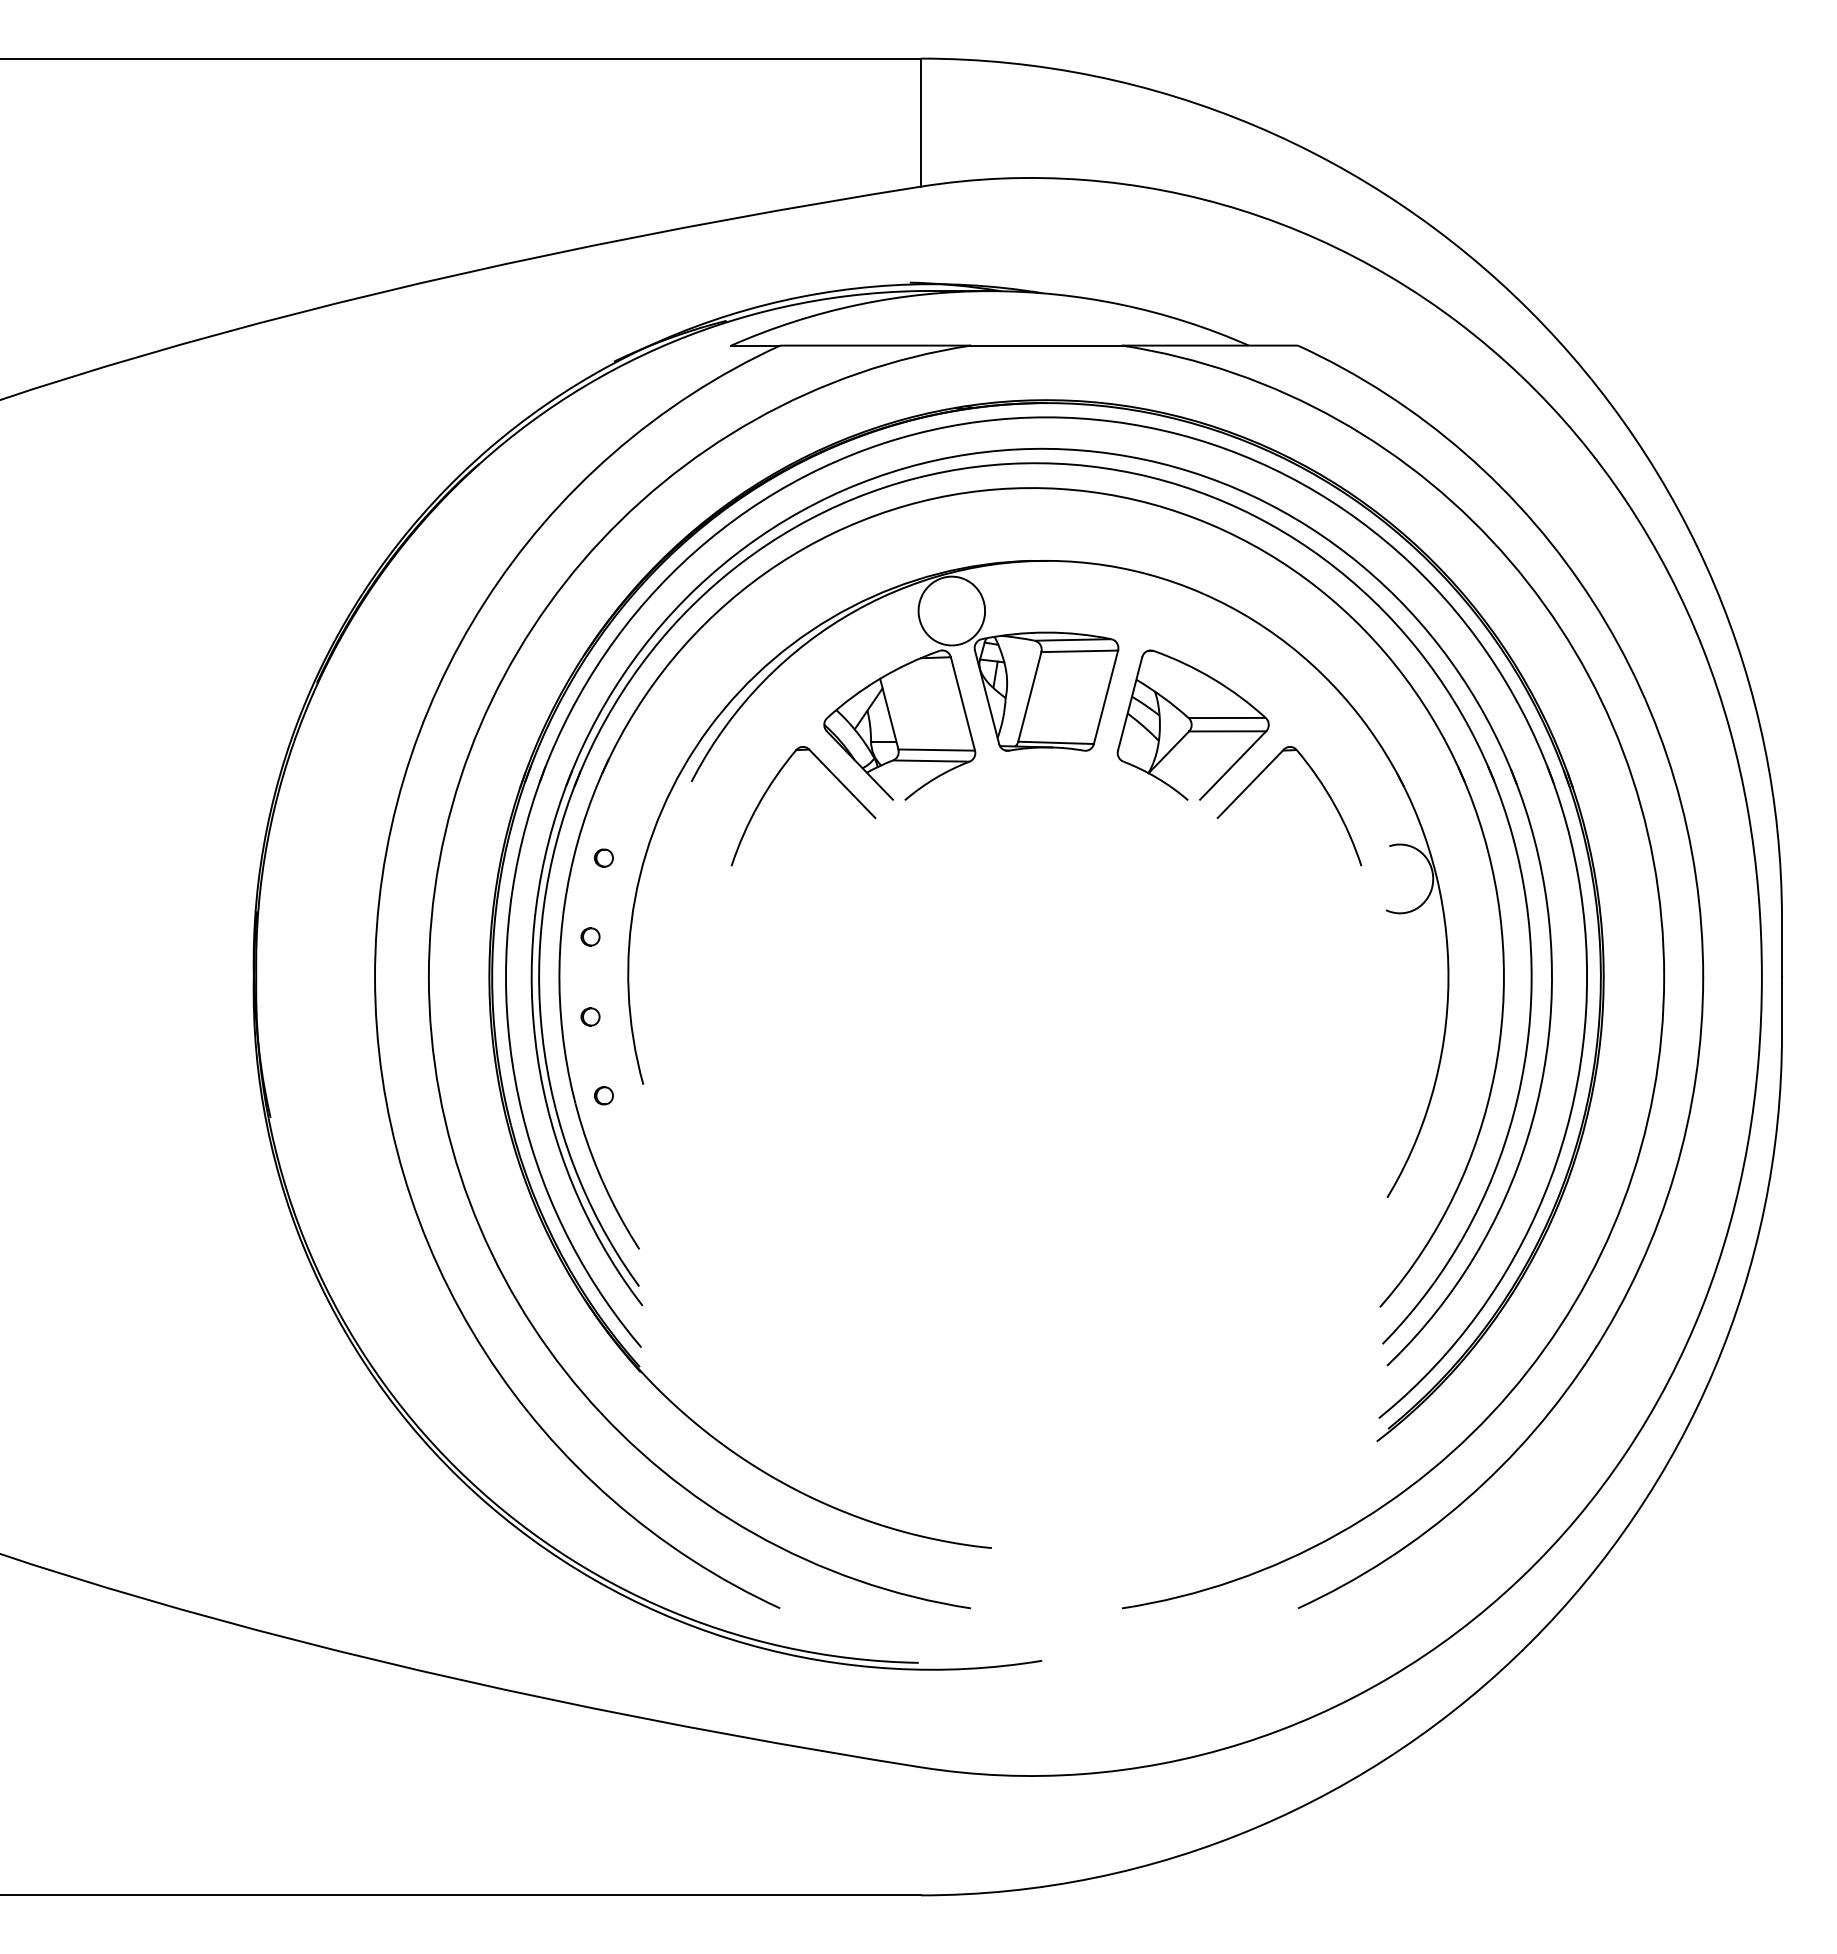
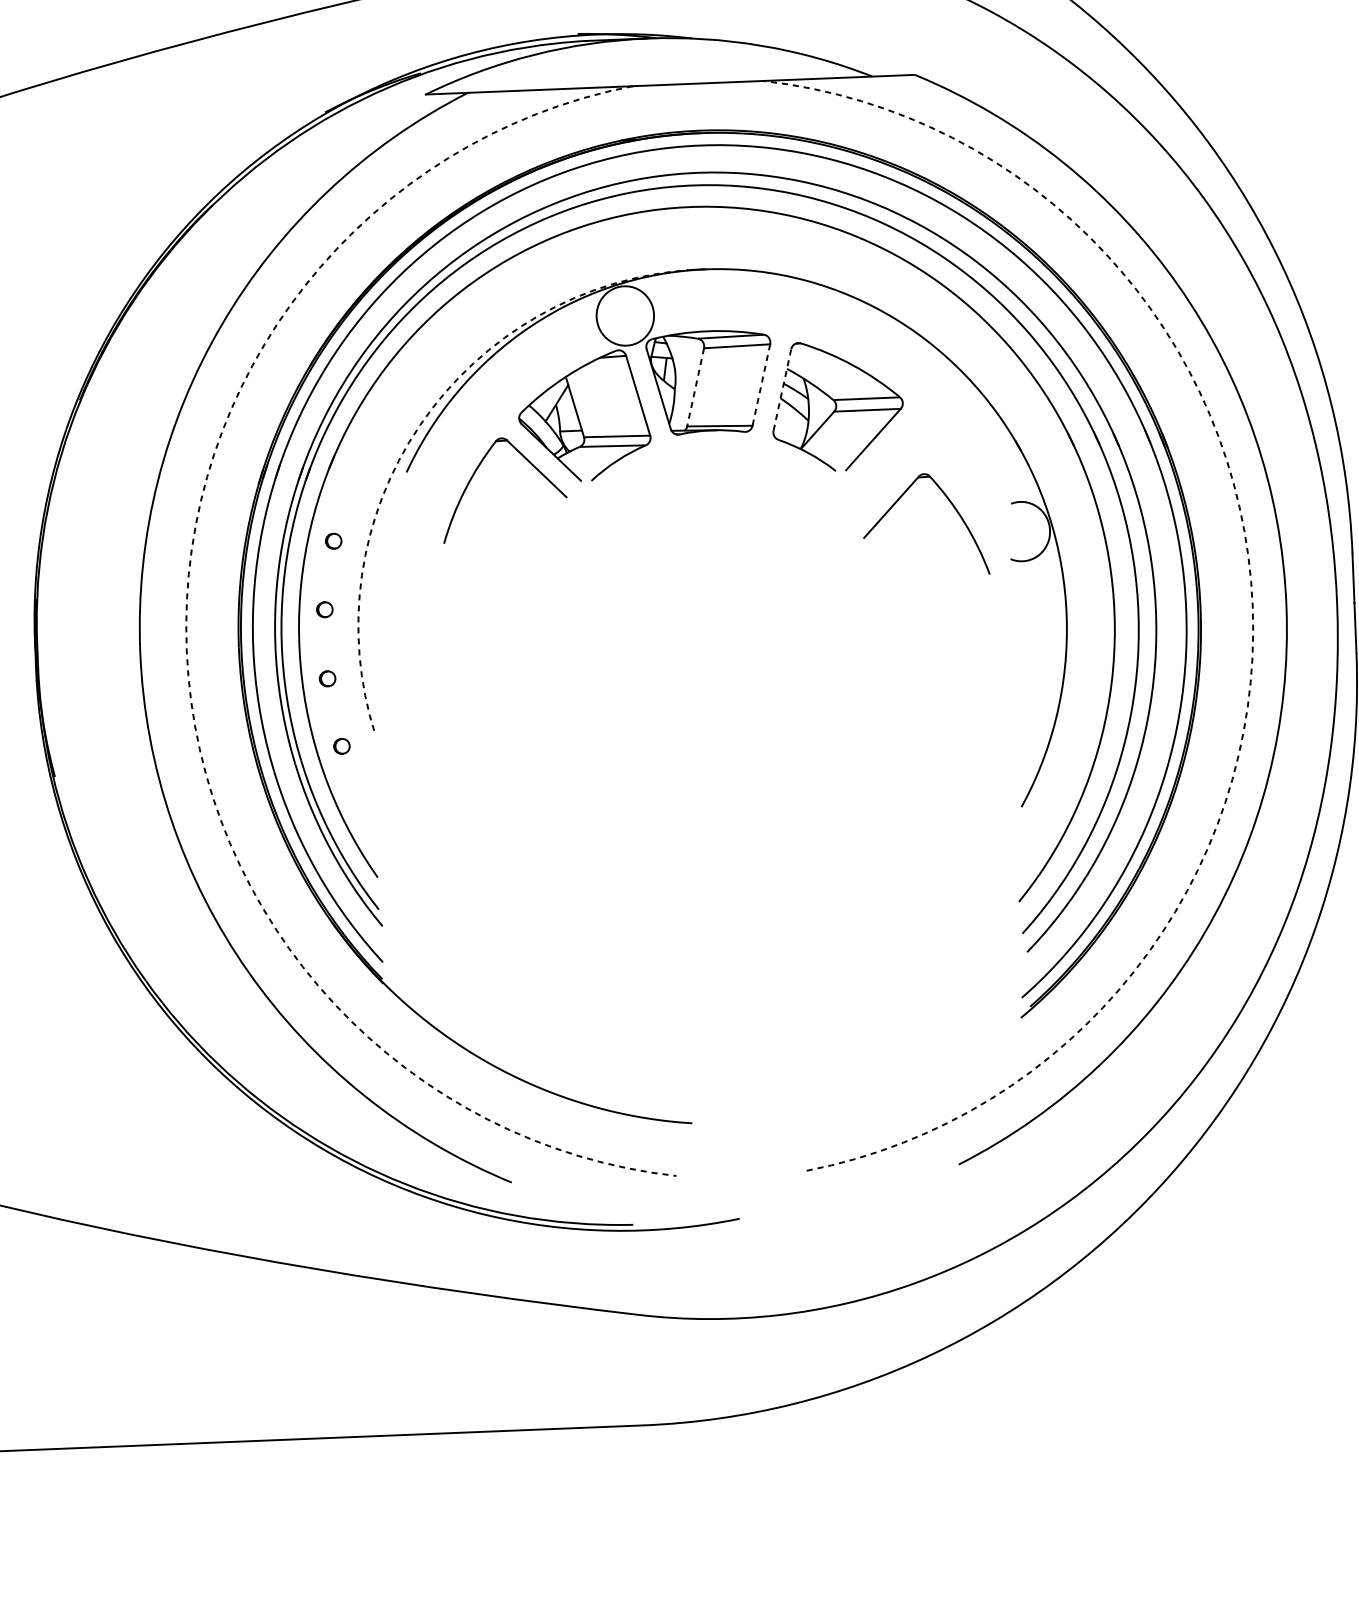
line: (1029, 697) -> (695, 387), solid -> dashed
line: (1105, 697) -> (760, 385), solid -> dashed
line: (1130, 703) -> (782, 389), solid -> dashed
arc: (709, 727) -> (420, 424), solid -> dashed
part: (1321, 785) -> (952, 506), moved
arc: (428, 977) -> (186, 650), solid -> dashed
arc: (1664, 977) -> (1253, 607), solid -> dashed

